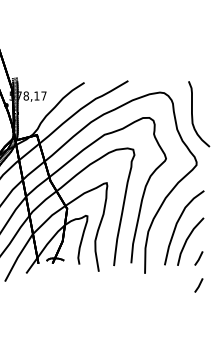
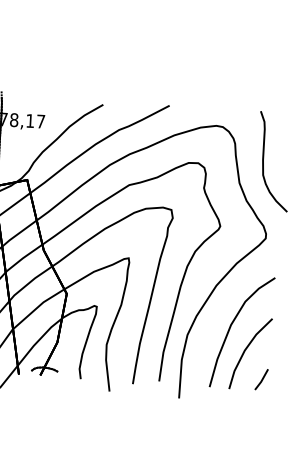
line: (198, 285) -> (258, 420), removed

